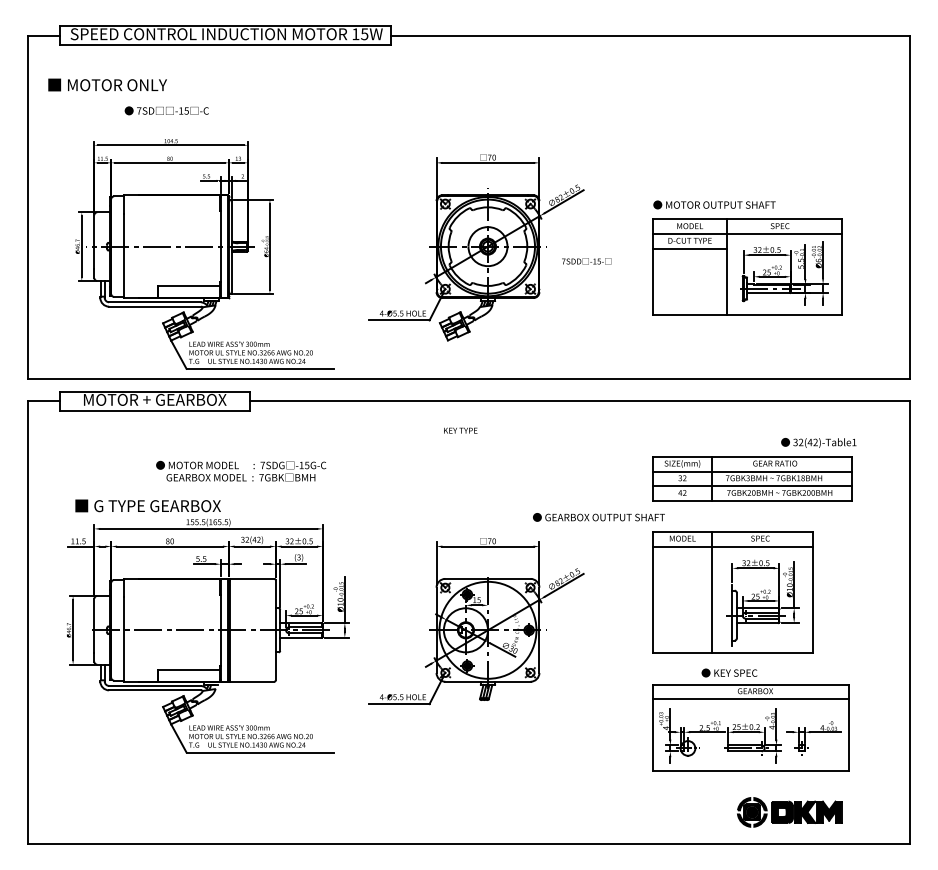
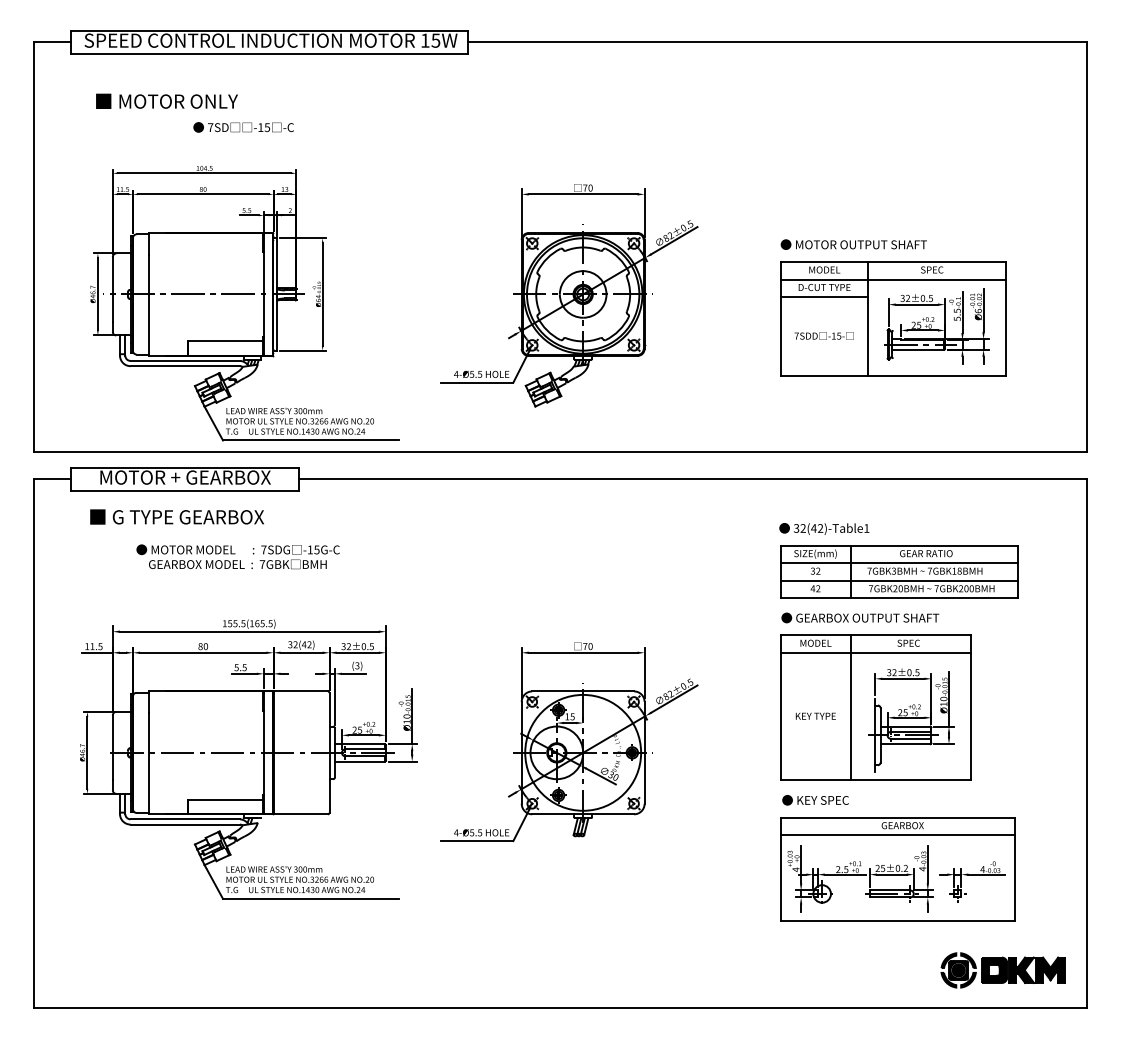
text: (107, 84) -> (166, 100), moved
text: (166, 110) -> (243, 127), moved
text: (586, 261) -> (823, 336), moved
text: (460, 430) -> (815, 716), moved
text: (818, 442) -> (823, 528), moved
text: (241, 470) -> (238, 555), moved
text: (147, 505) -> (176, 516), moved
text: (598, 517) -> (859, 618), moved
text: (729, 672) -> (815, 799), moved
part: (789, 812) -> (1003, 970), moved

